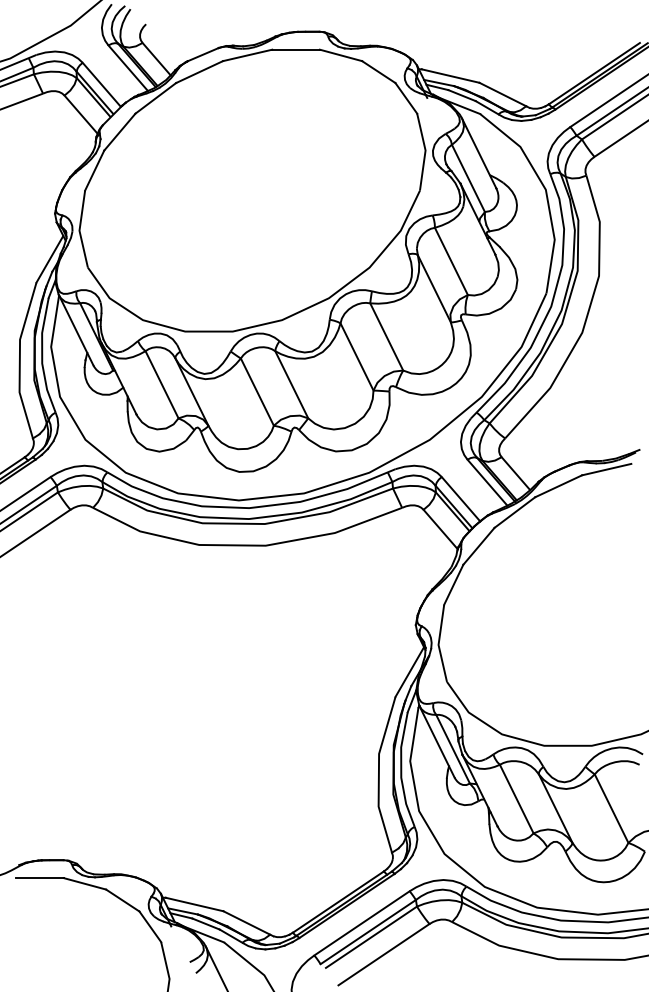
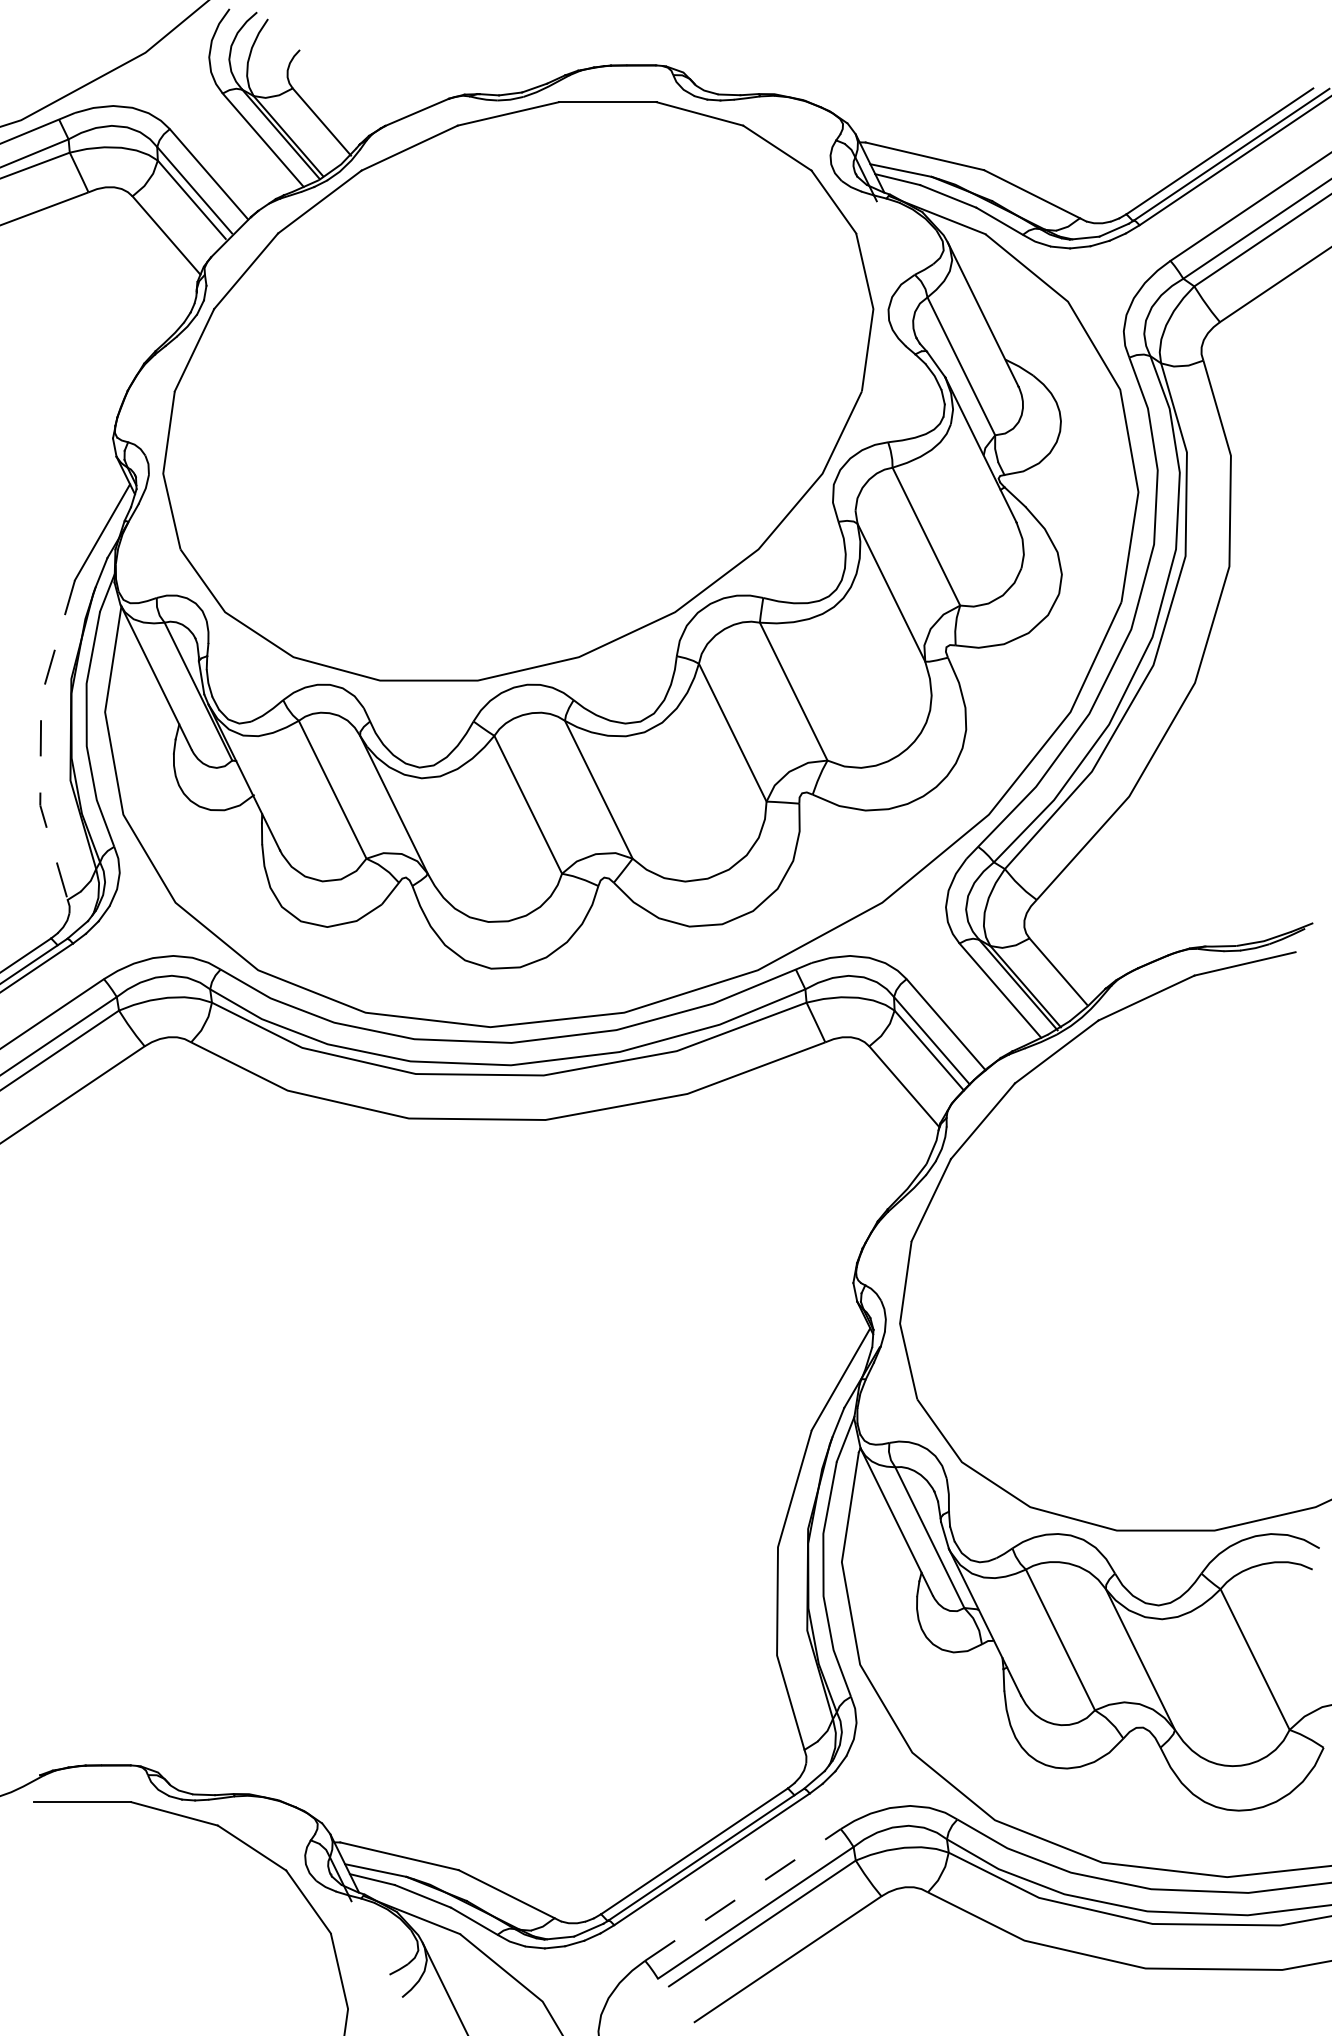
line: (19, 360) -> (40, 739), solid -> dashed
line: (362, 923) -> (743, 1895), solid -> dashed

